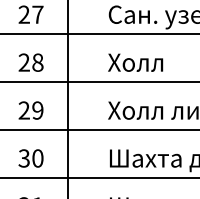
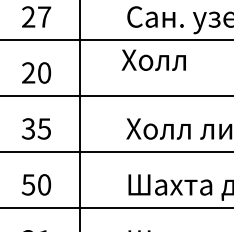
text: (37, 62) -> (44, 72), 28 -> 20
text: (135, 62) -> (153, 59), moved
text: (30, 110) -> (35, 128), 29 -> 35
text: (24, 158) -> (28, 184), 30 -> 50

